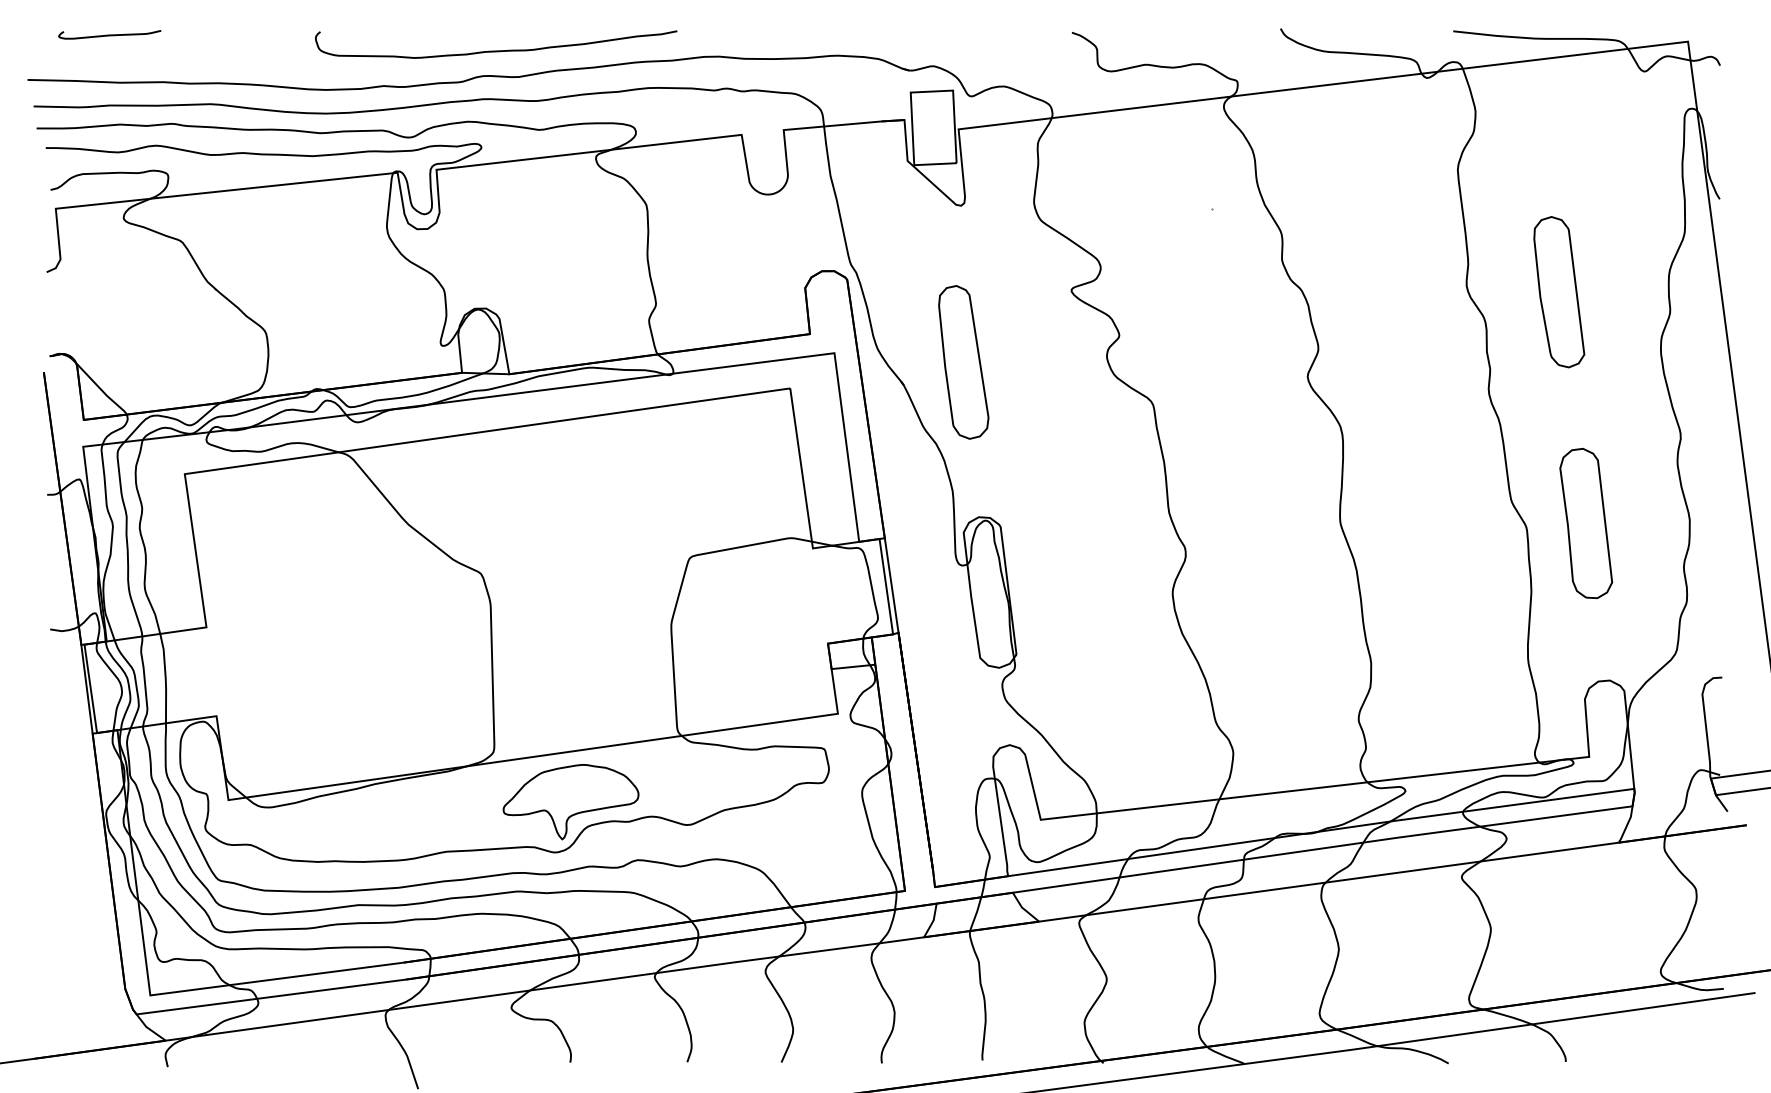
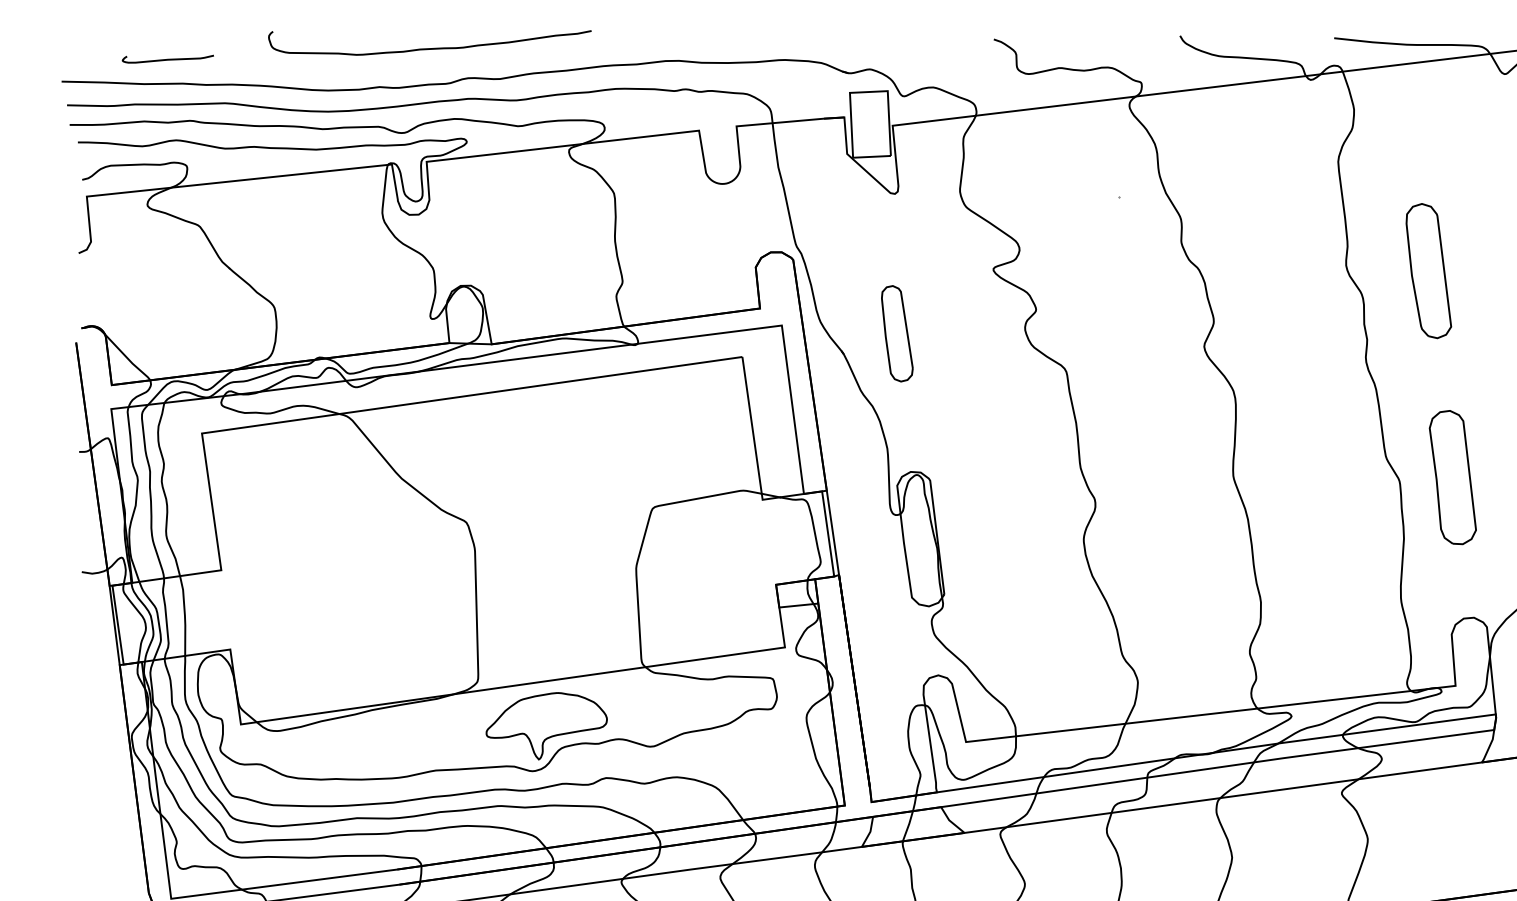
curve: (109, 34) -> (167, 58), moved
curve: (496, 50) -> (430, 48), moved
part: (963, 362) -> (897, 333), size x0.7

